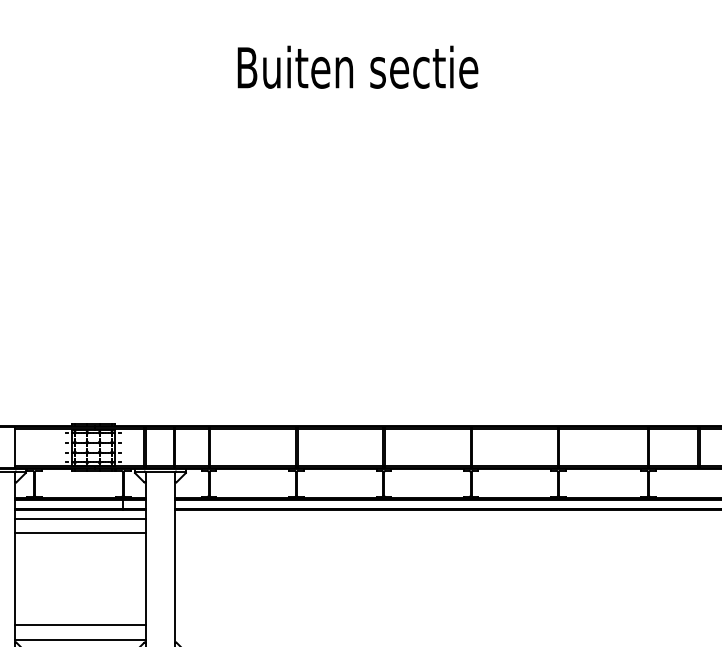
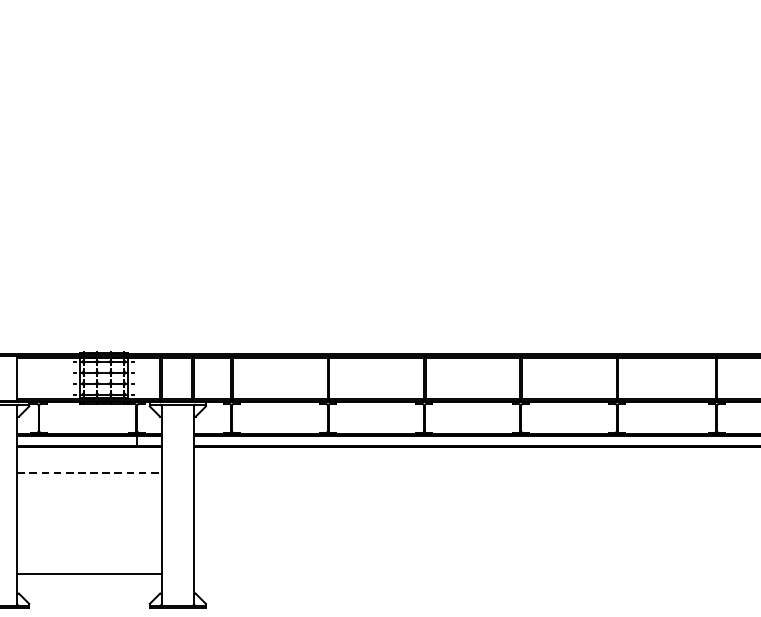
line: (79, 518) -> (88, 456), removed
line: (80, 533) -> (89, 473), solid -> dashed
line: (79, 639) -> (88, 590), removed

